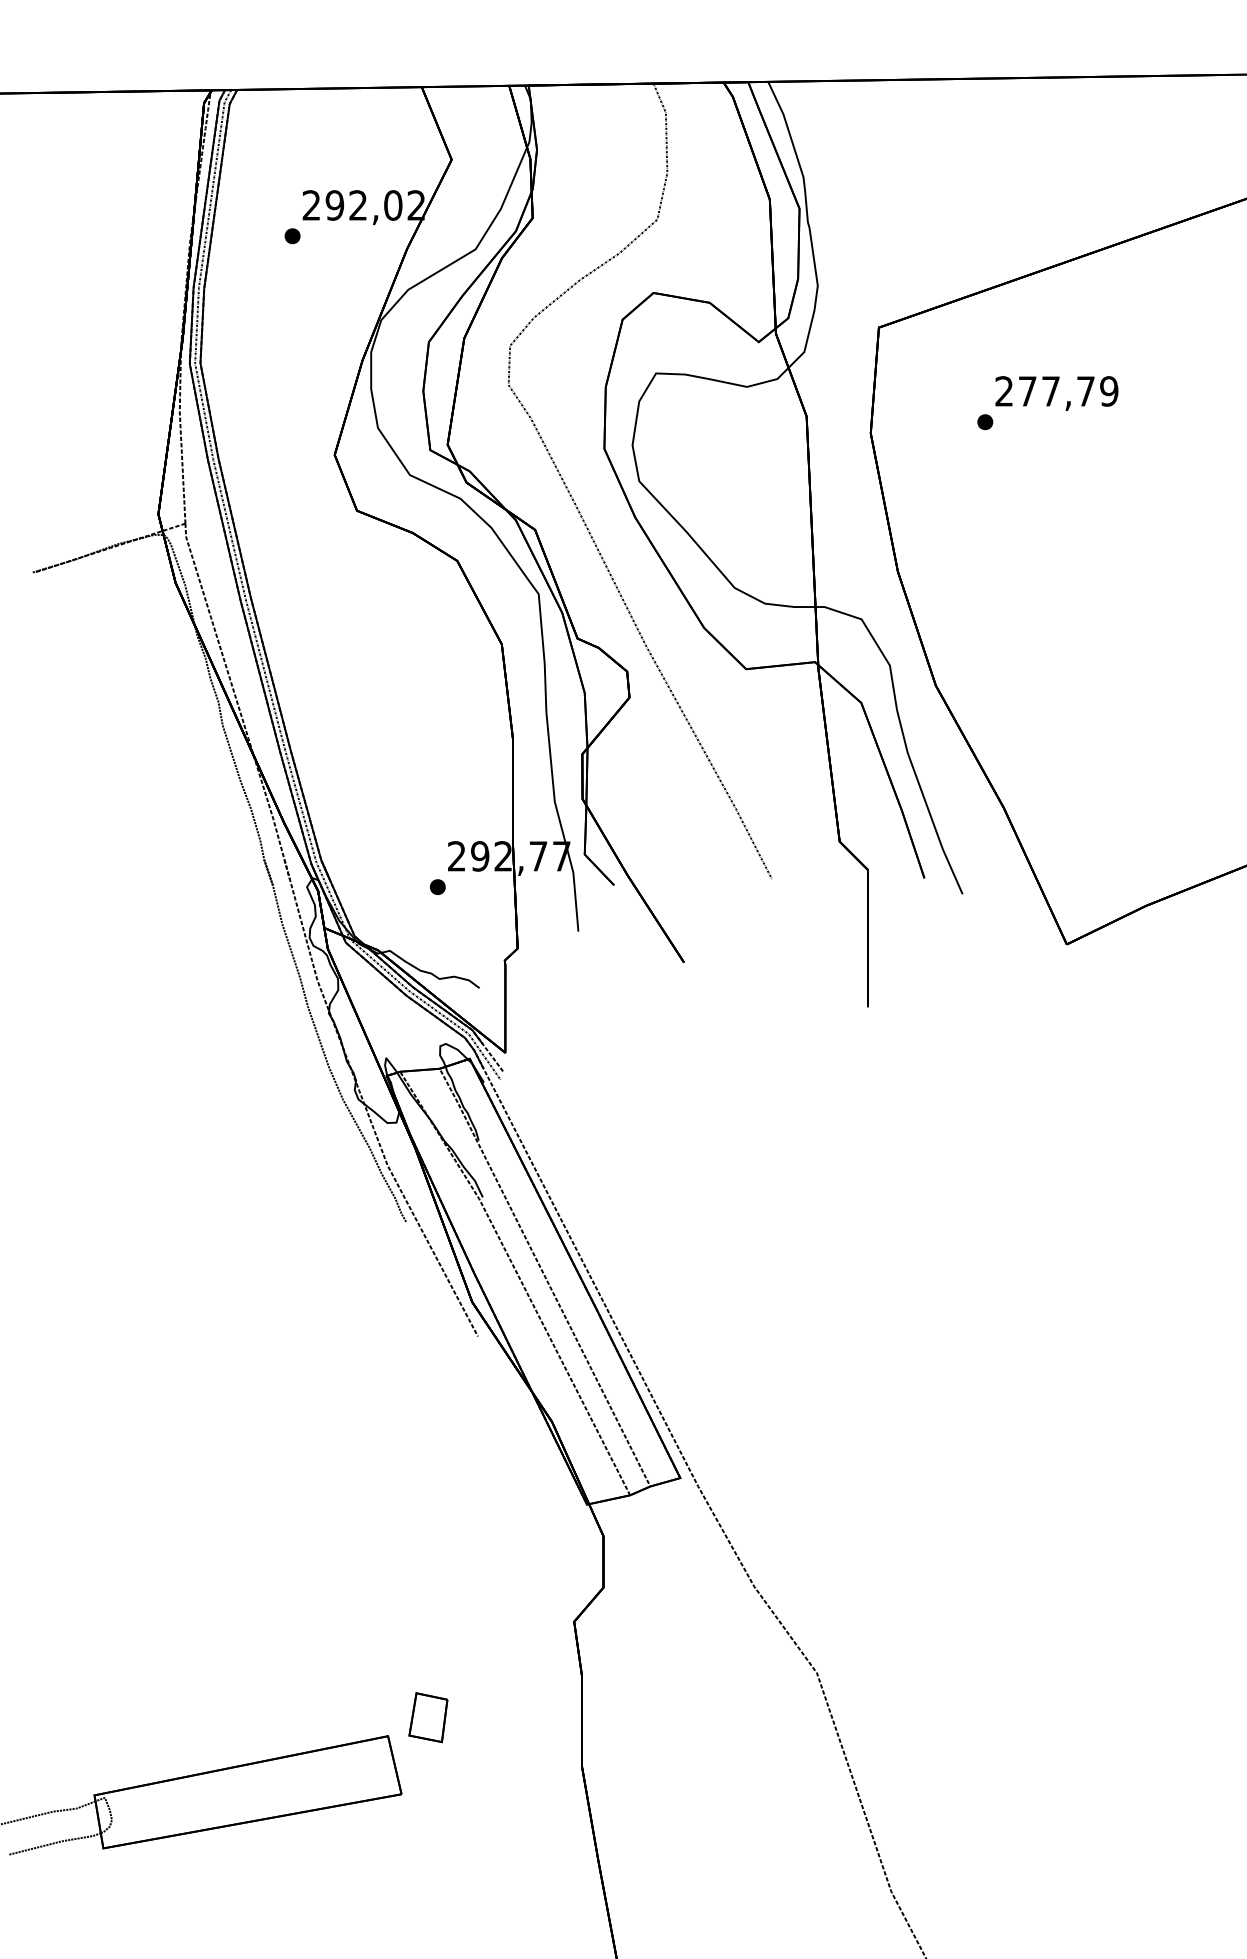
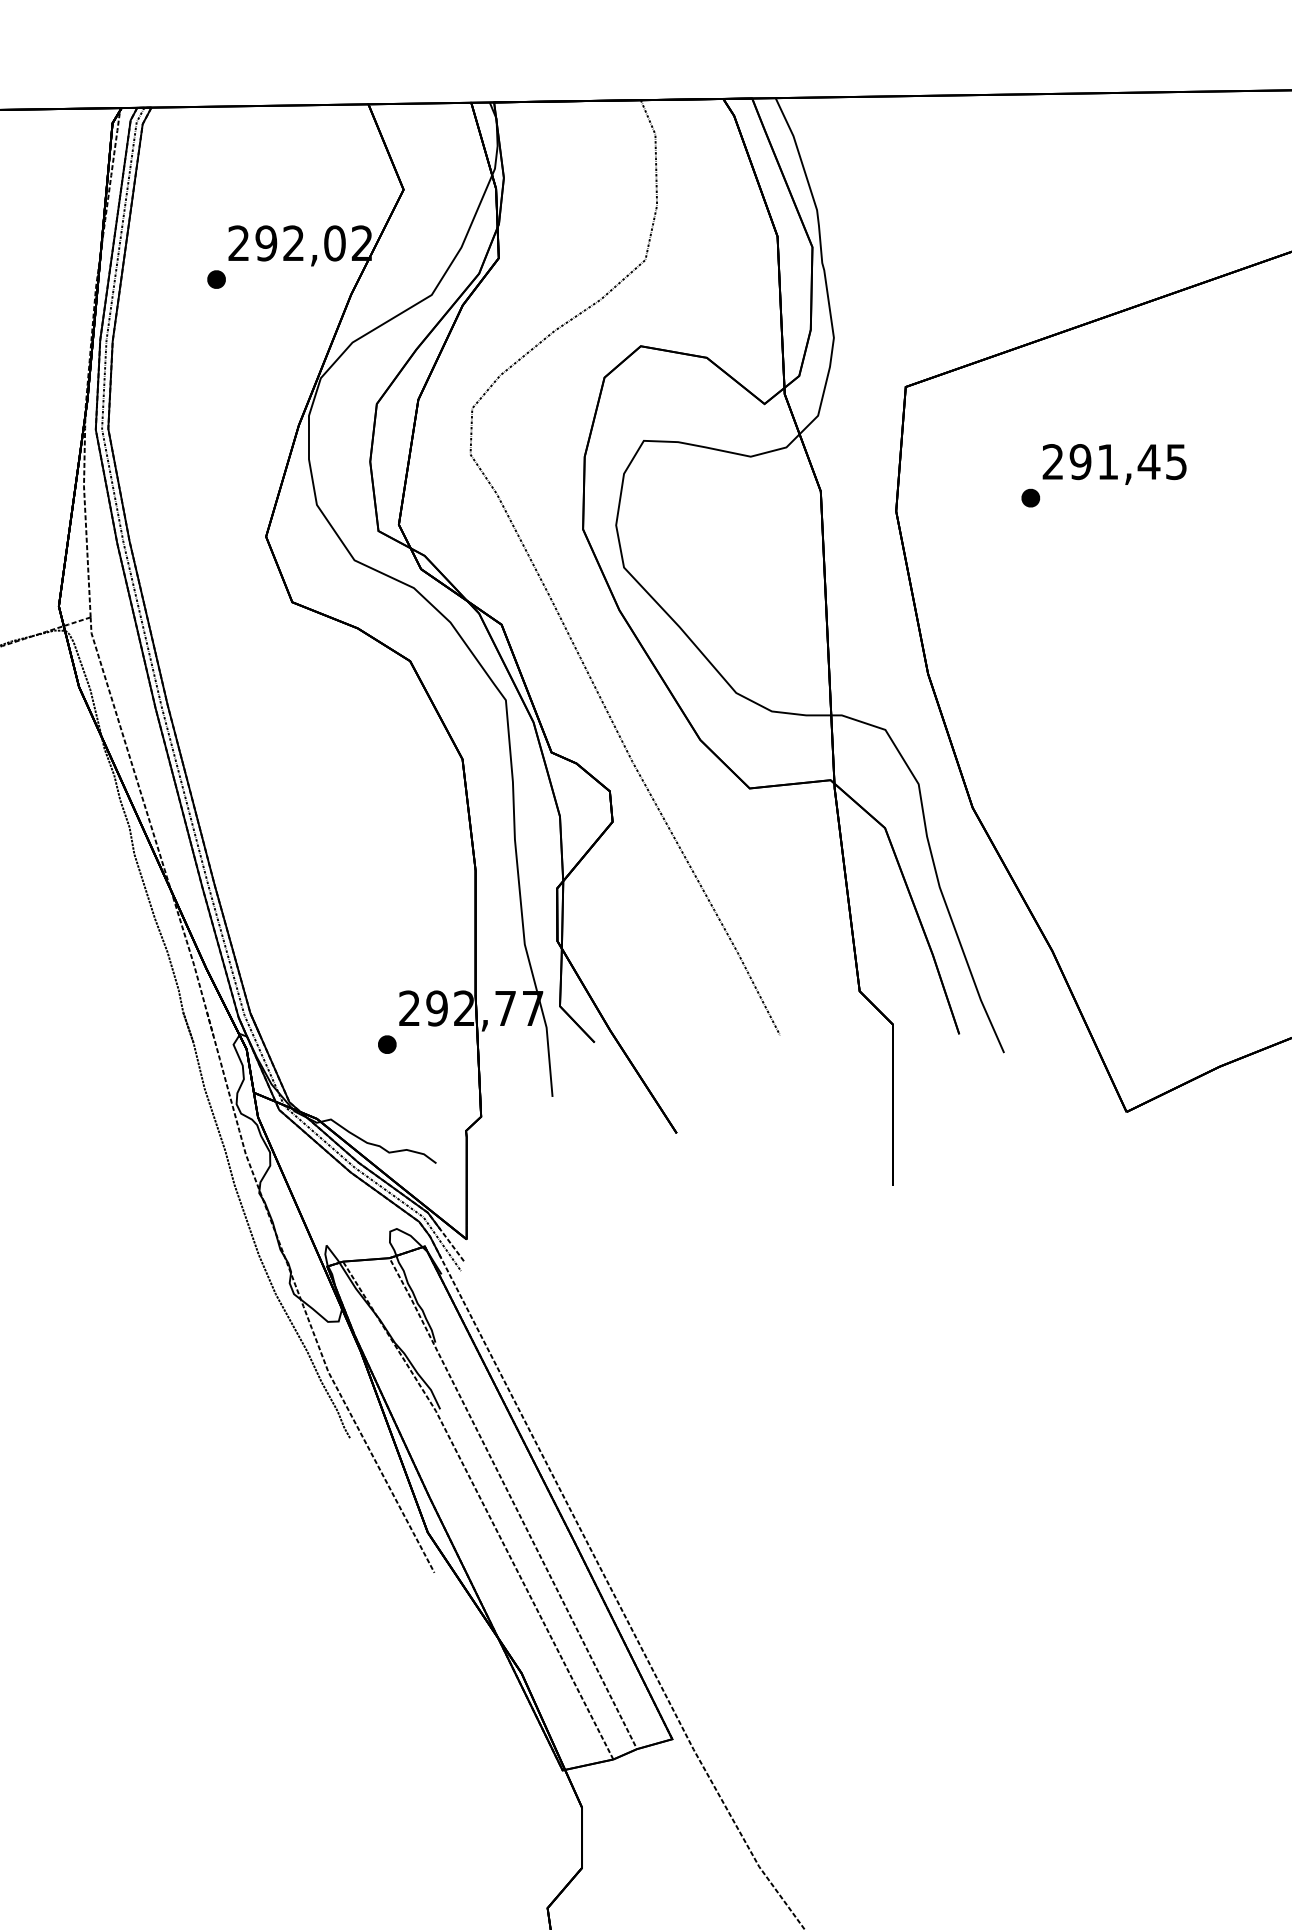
text: (1068, 391) -> (1128, 462), 277,79 -> 291,45

